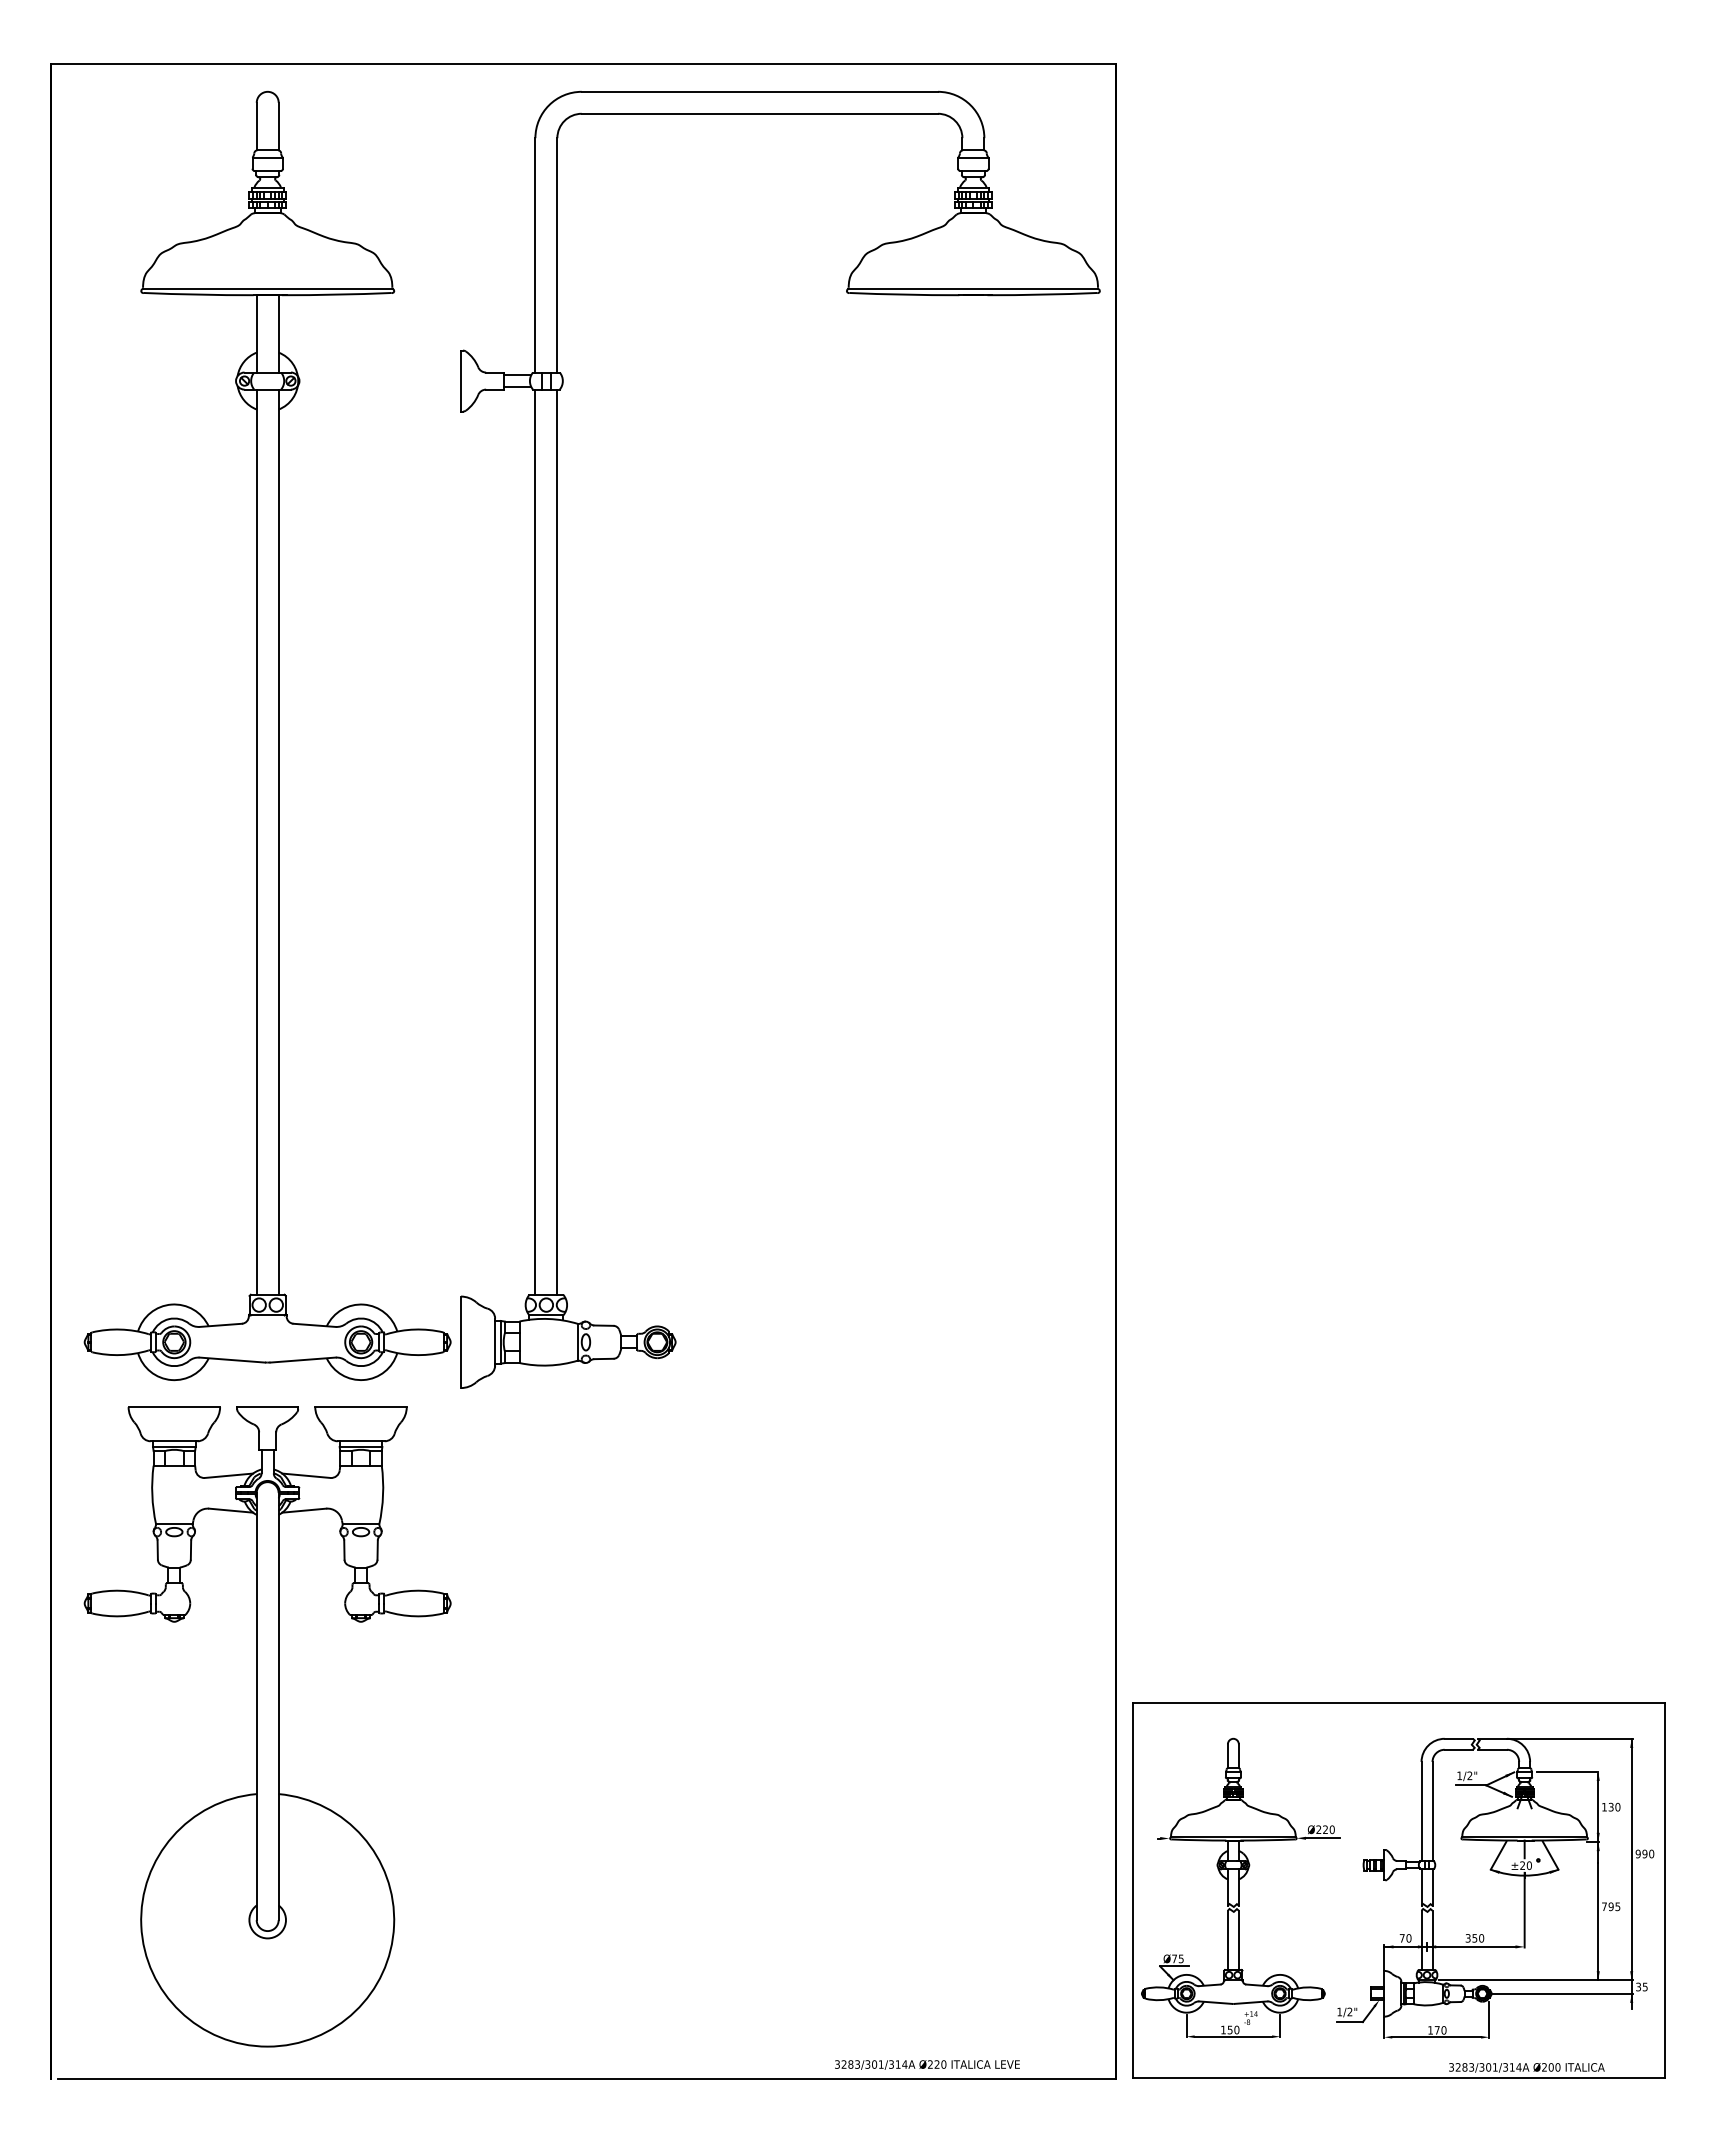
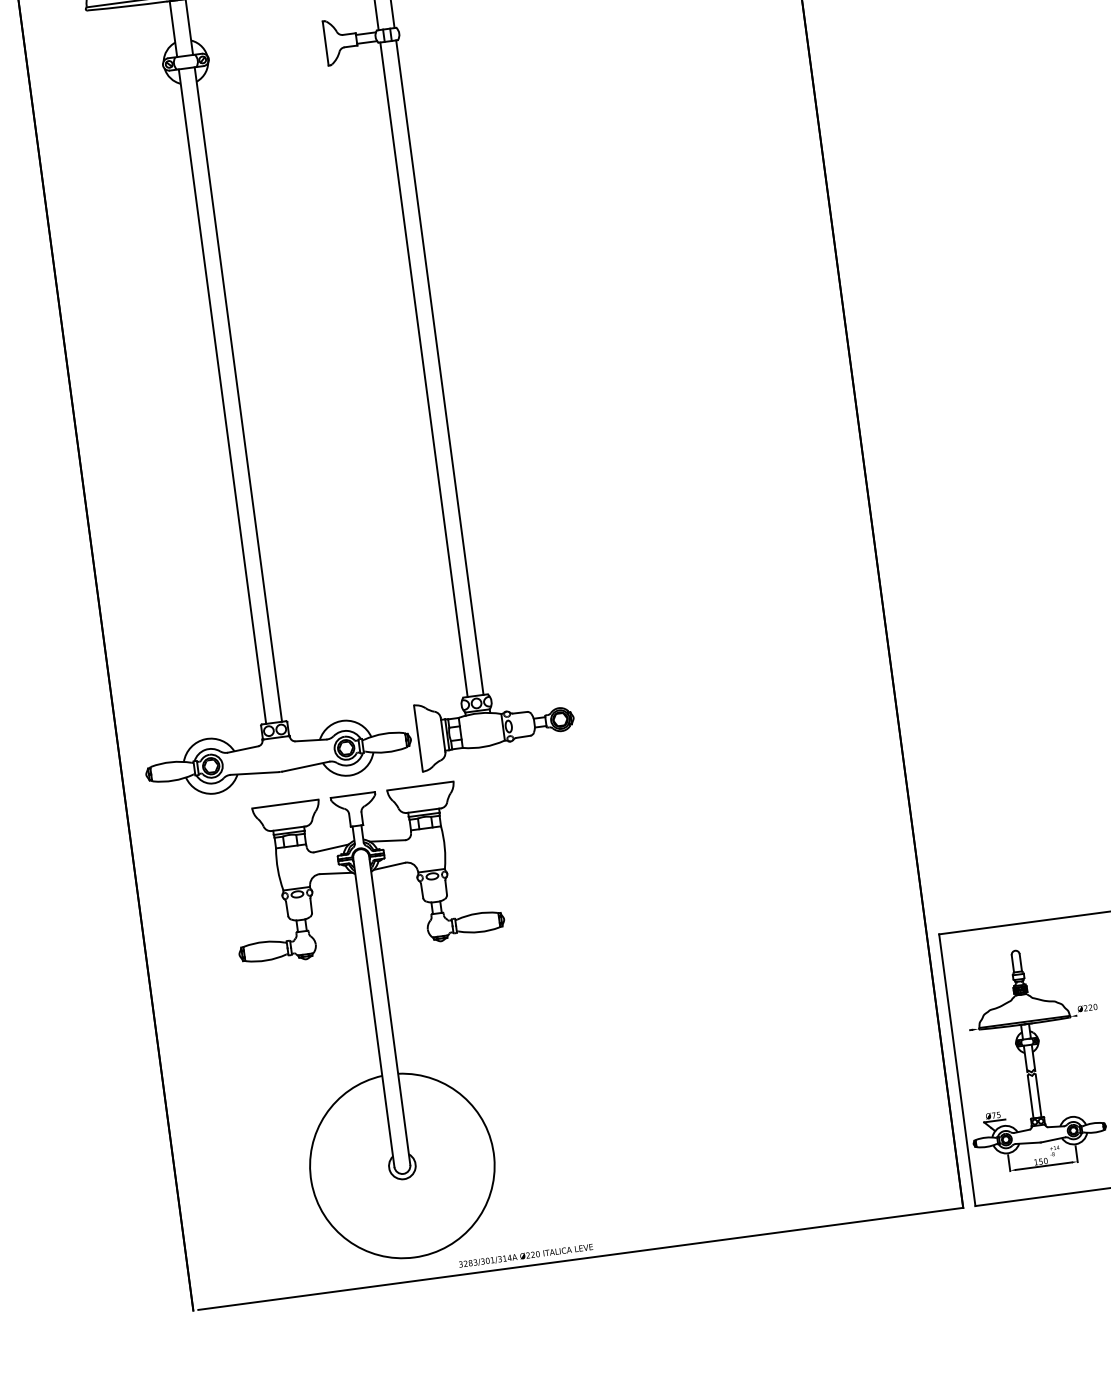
part: (267, 1726) -> (383, 1025), moved
line: (1322, 1838) -> (1089, 1014), removed
text: (927, 2064) -> (526, 1255), moved

